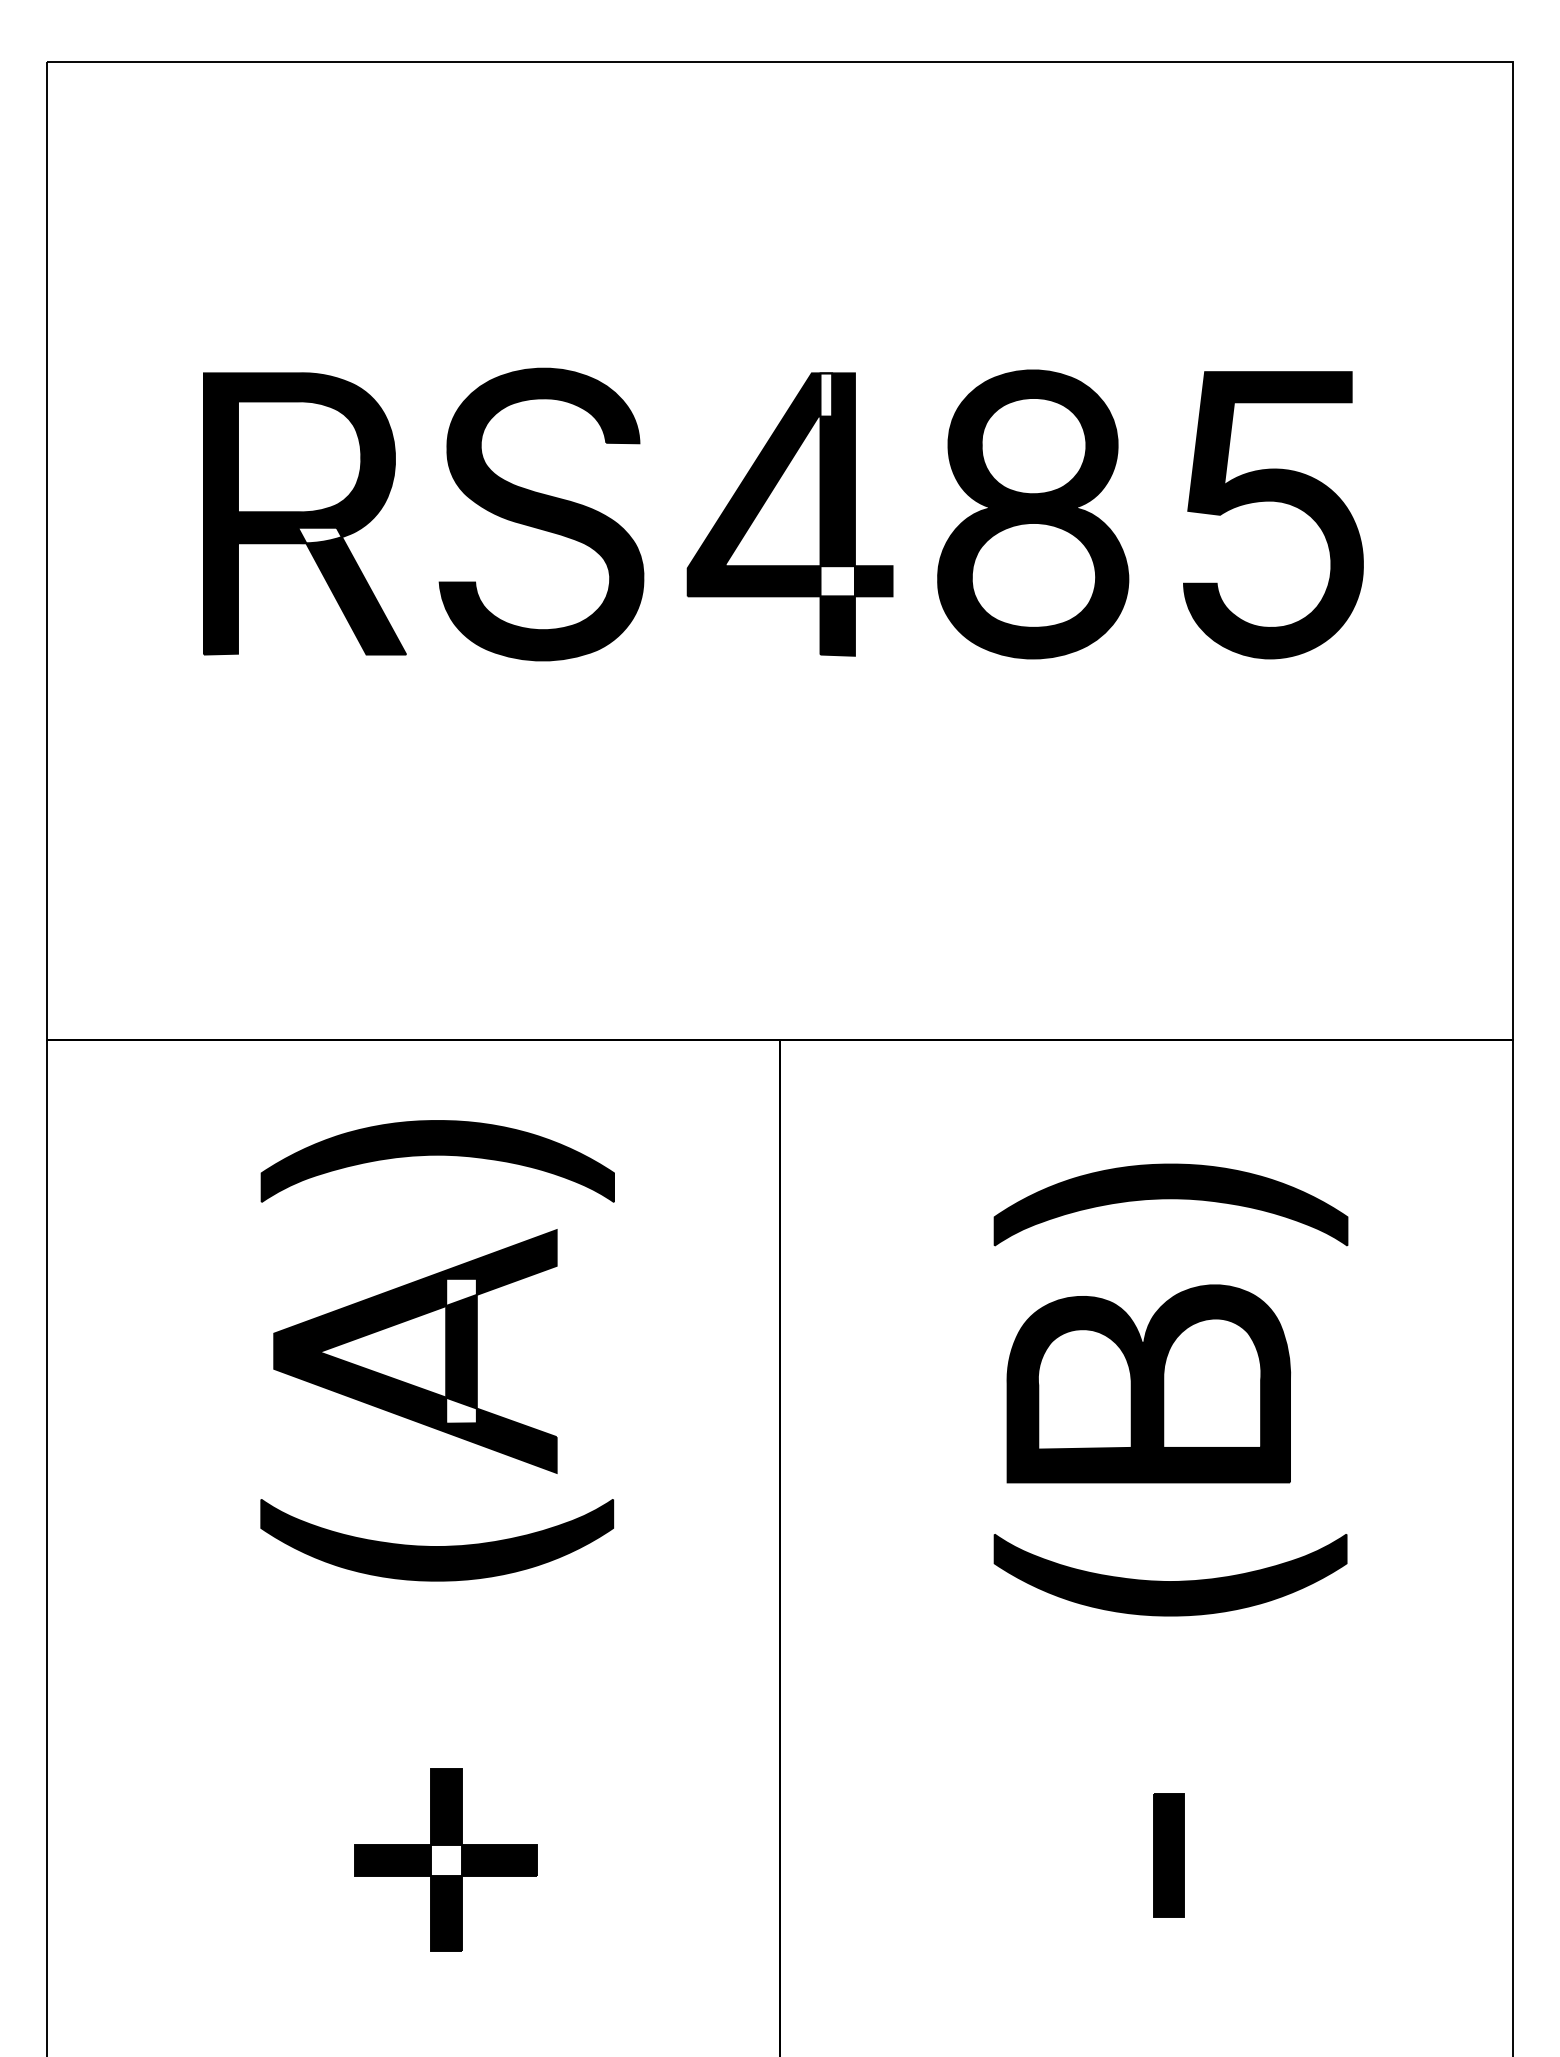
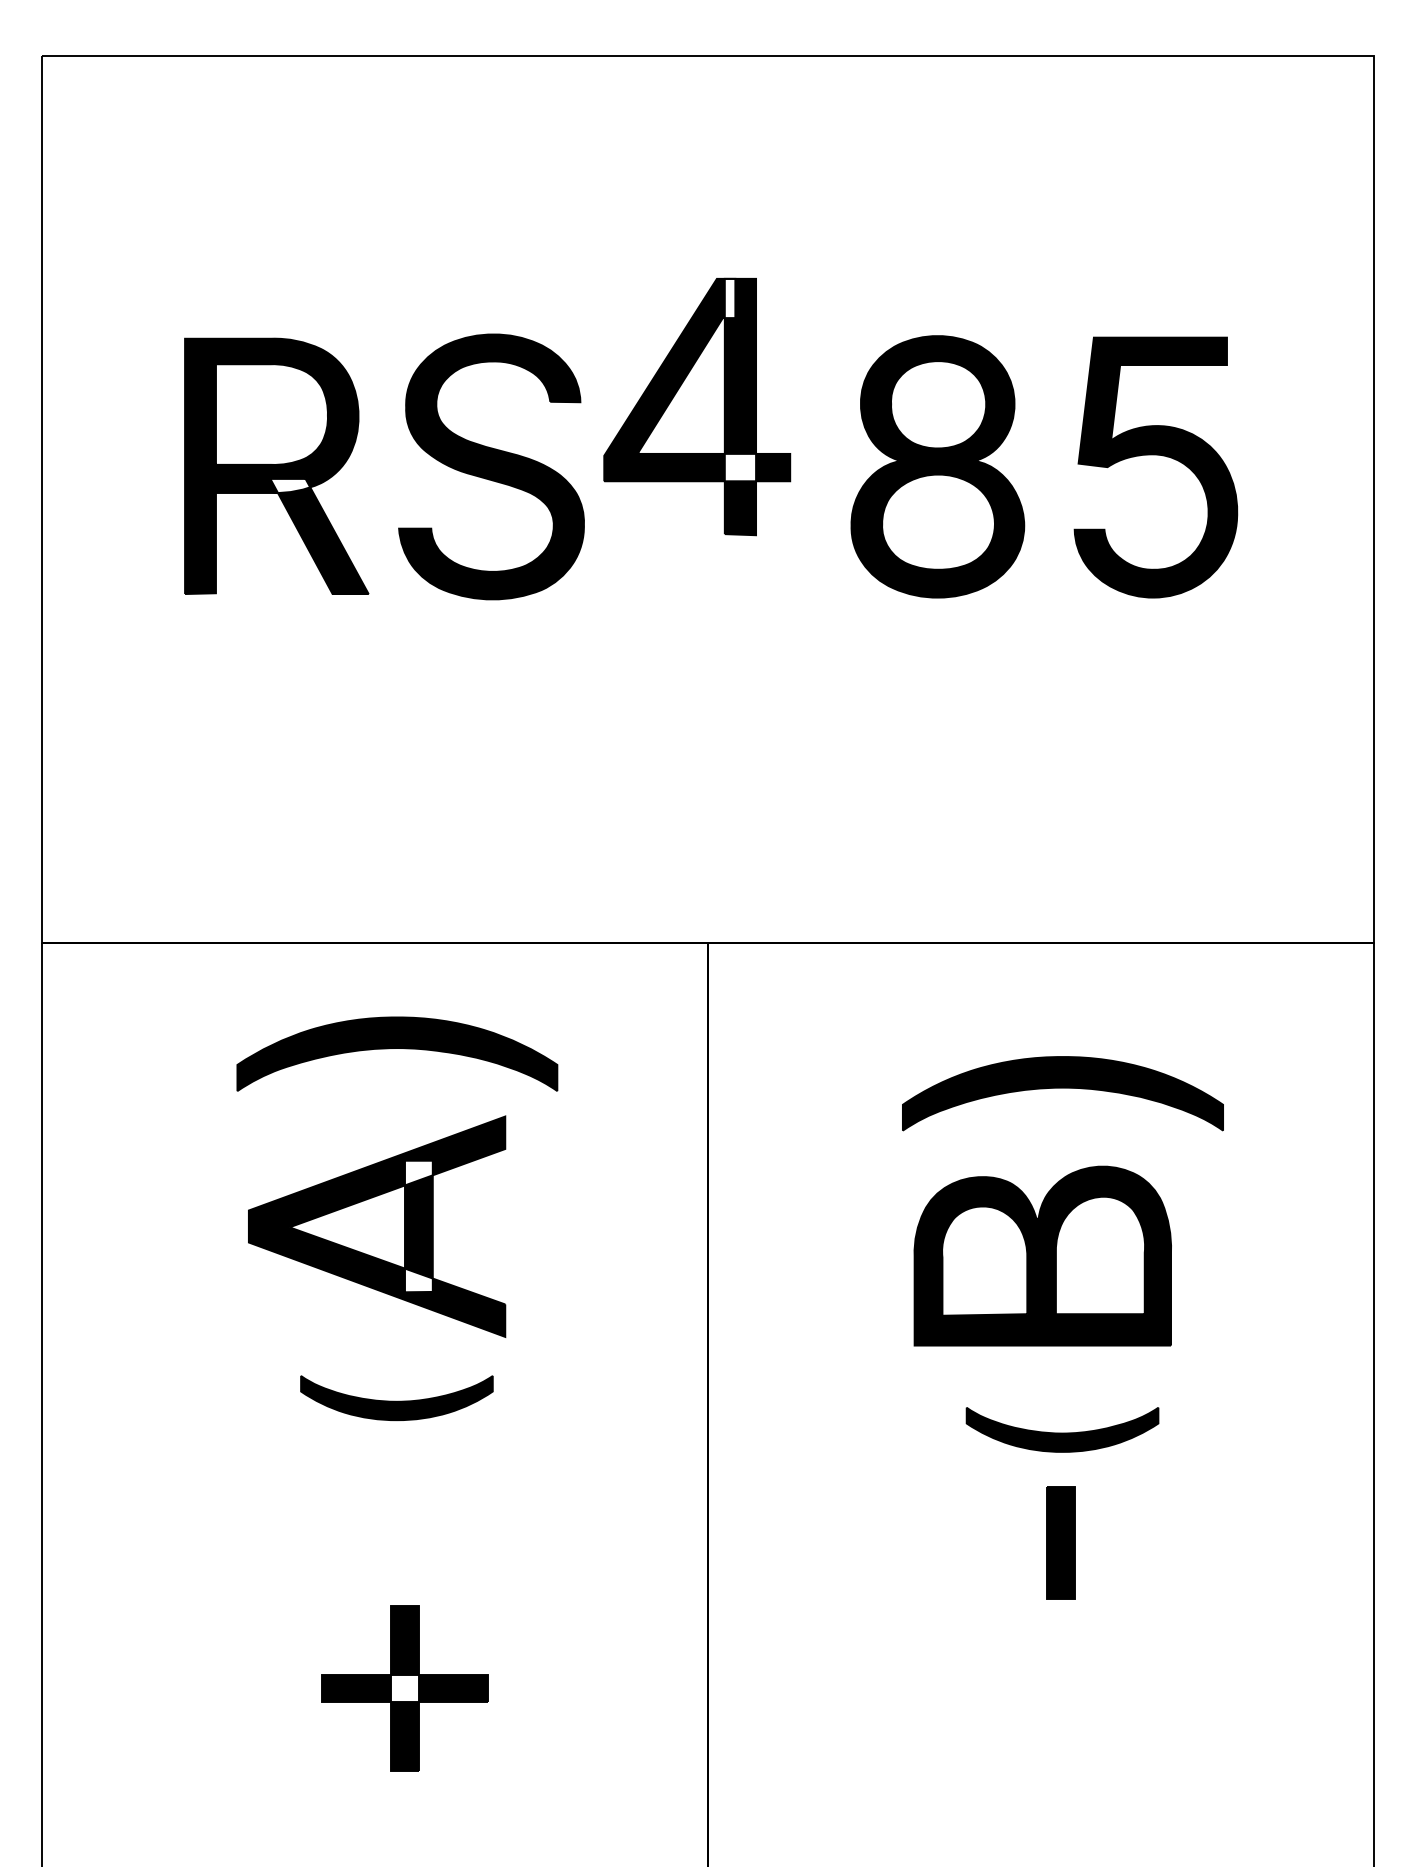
part: (789, 514) -> (696, 406), moved
part: (437, 1540) -> (397, 1398), size x0.6
part: (1170, 1575) -> (1062, 1430), size x0.6
part: (1168, 1855) -> (1060, 1543), moved

